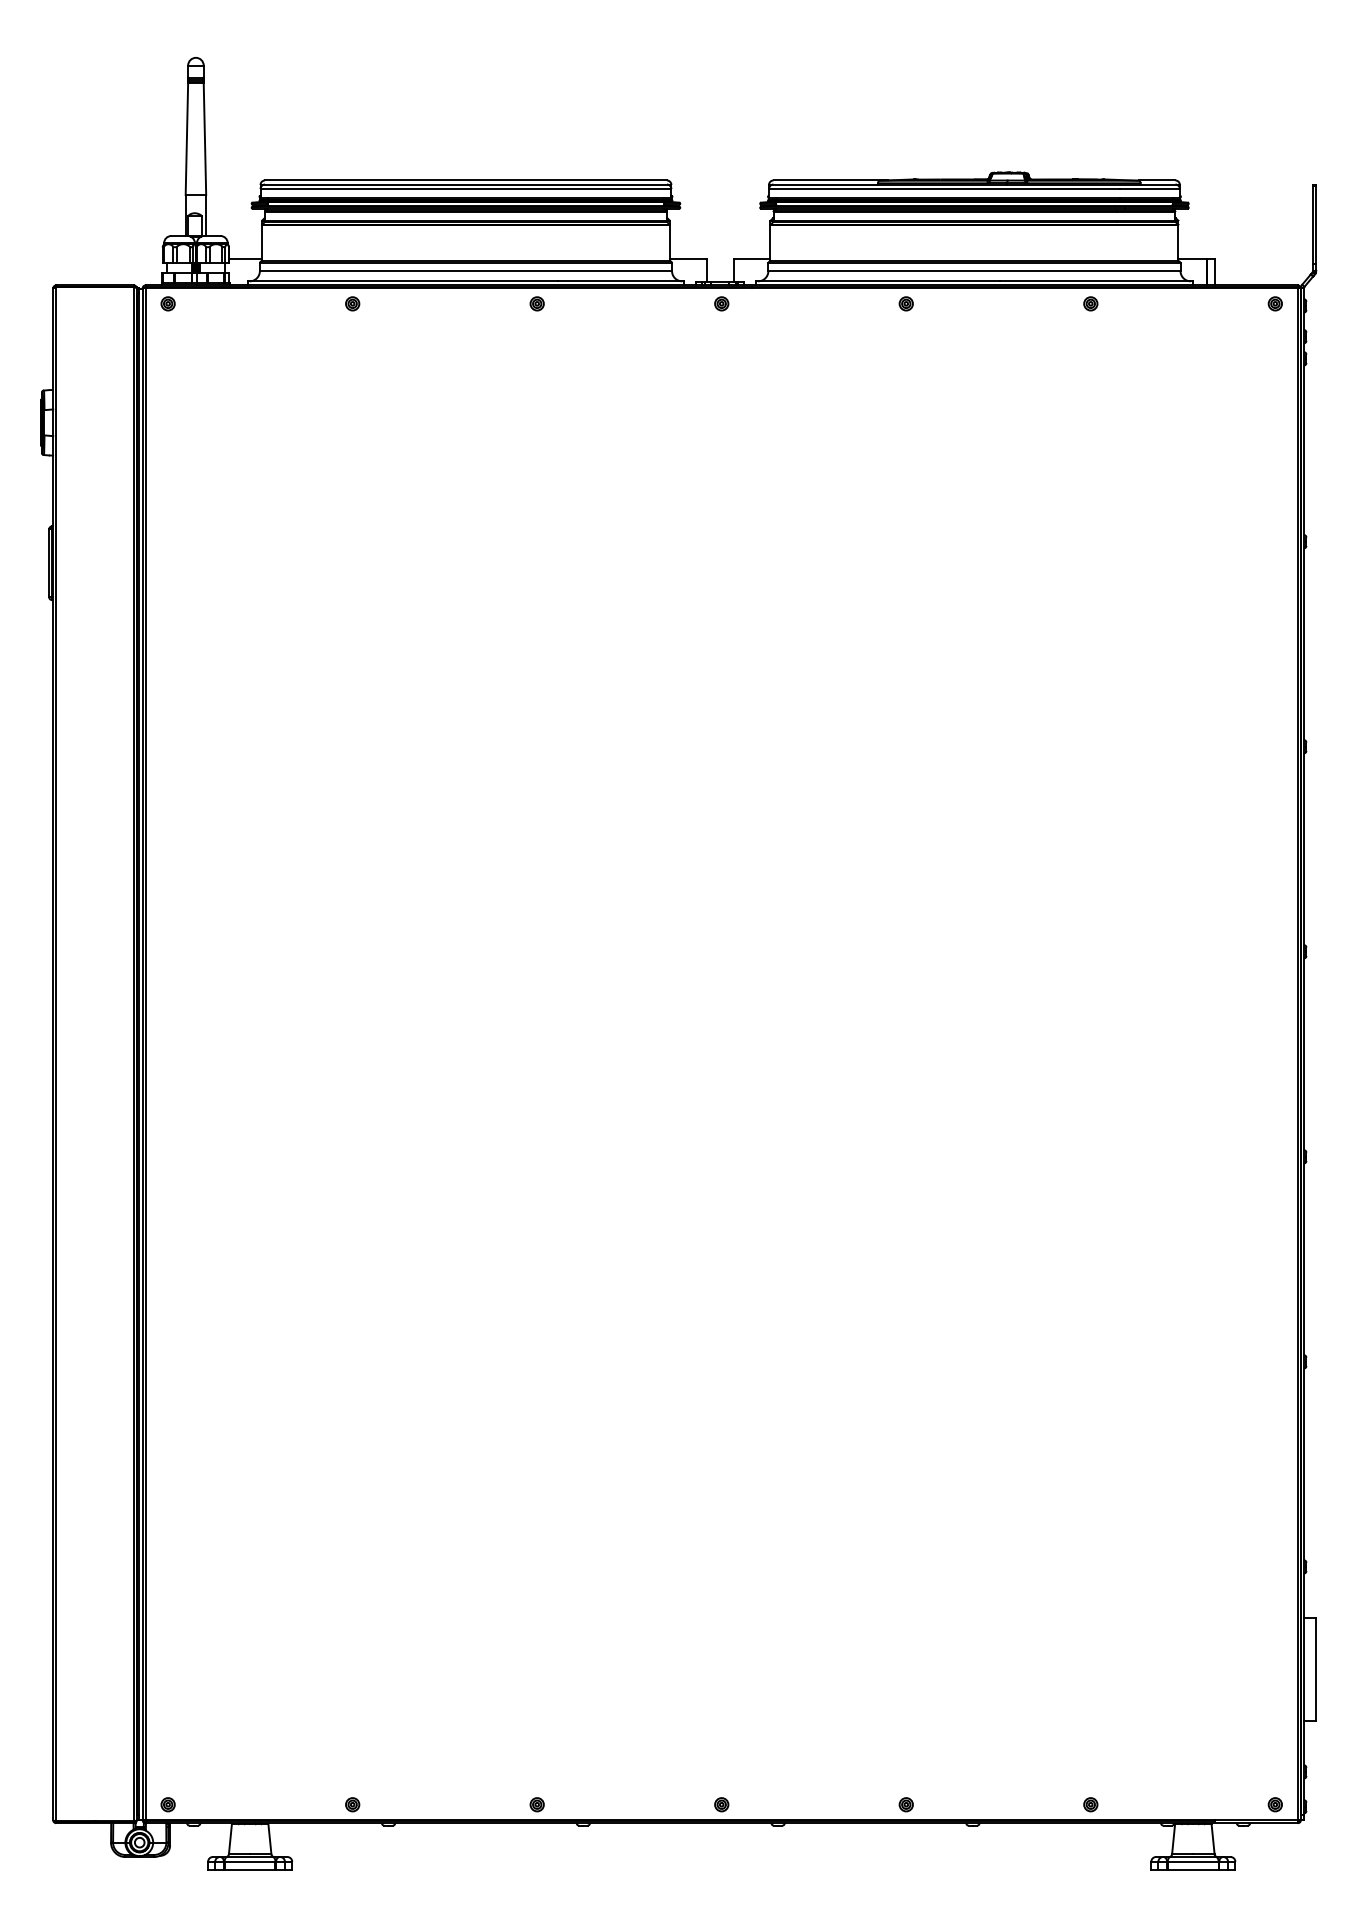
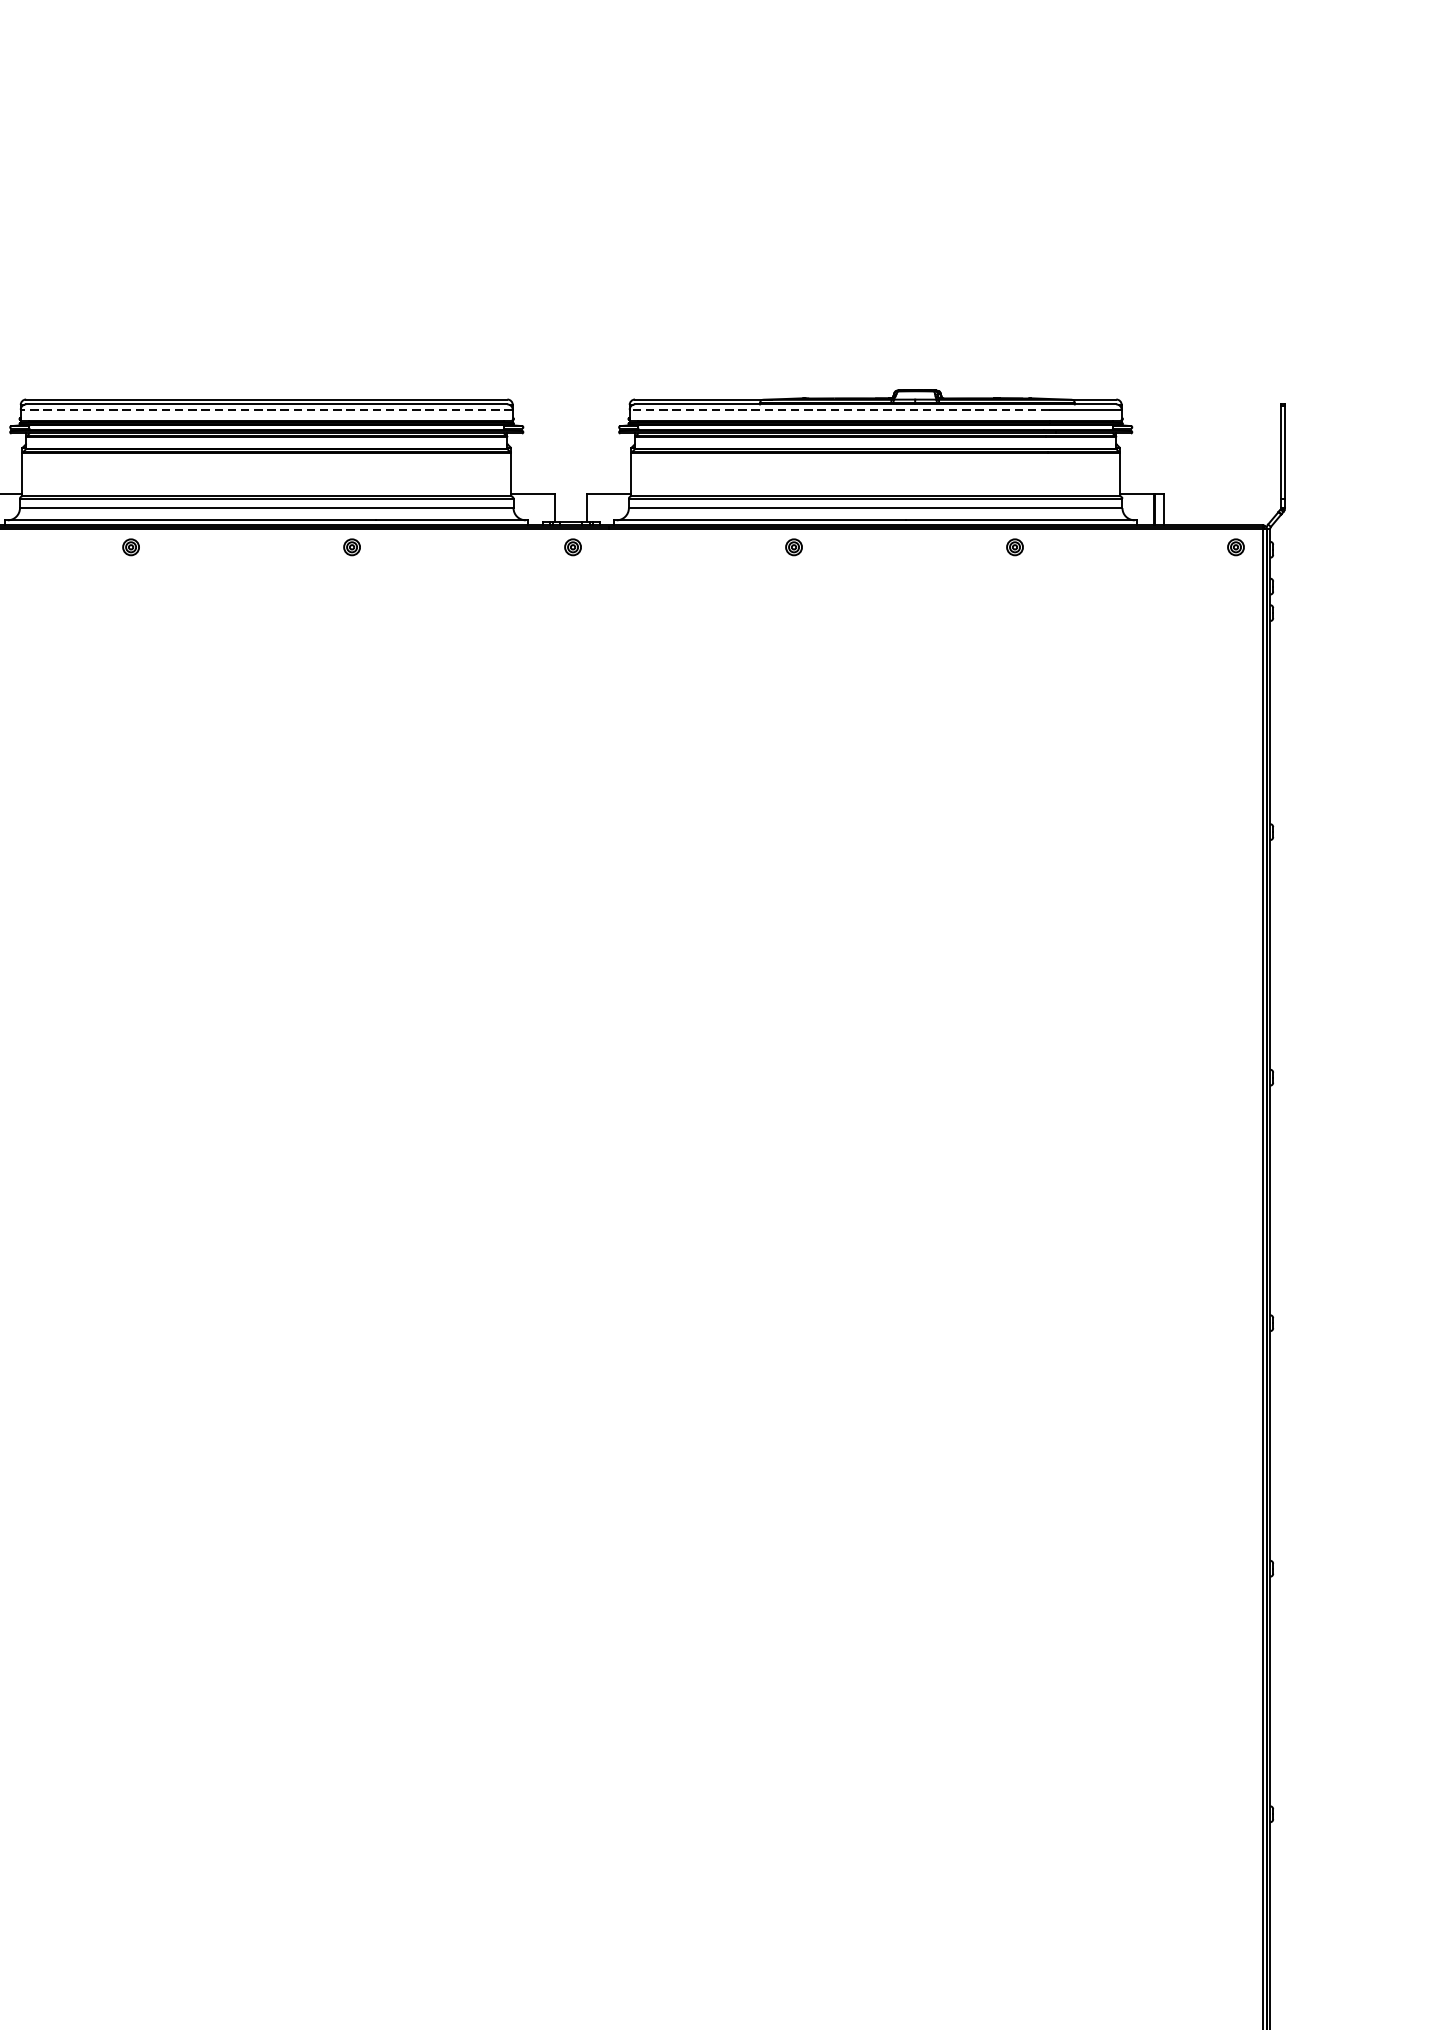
line: (465, 189) -> (266, 410), solid -> dashed
line: (943, 189) -> (838, 410), solid -> dashed

